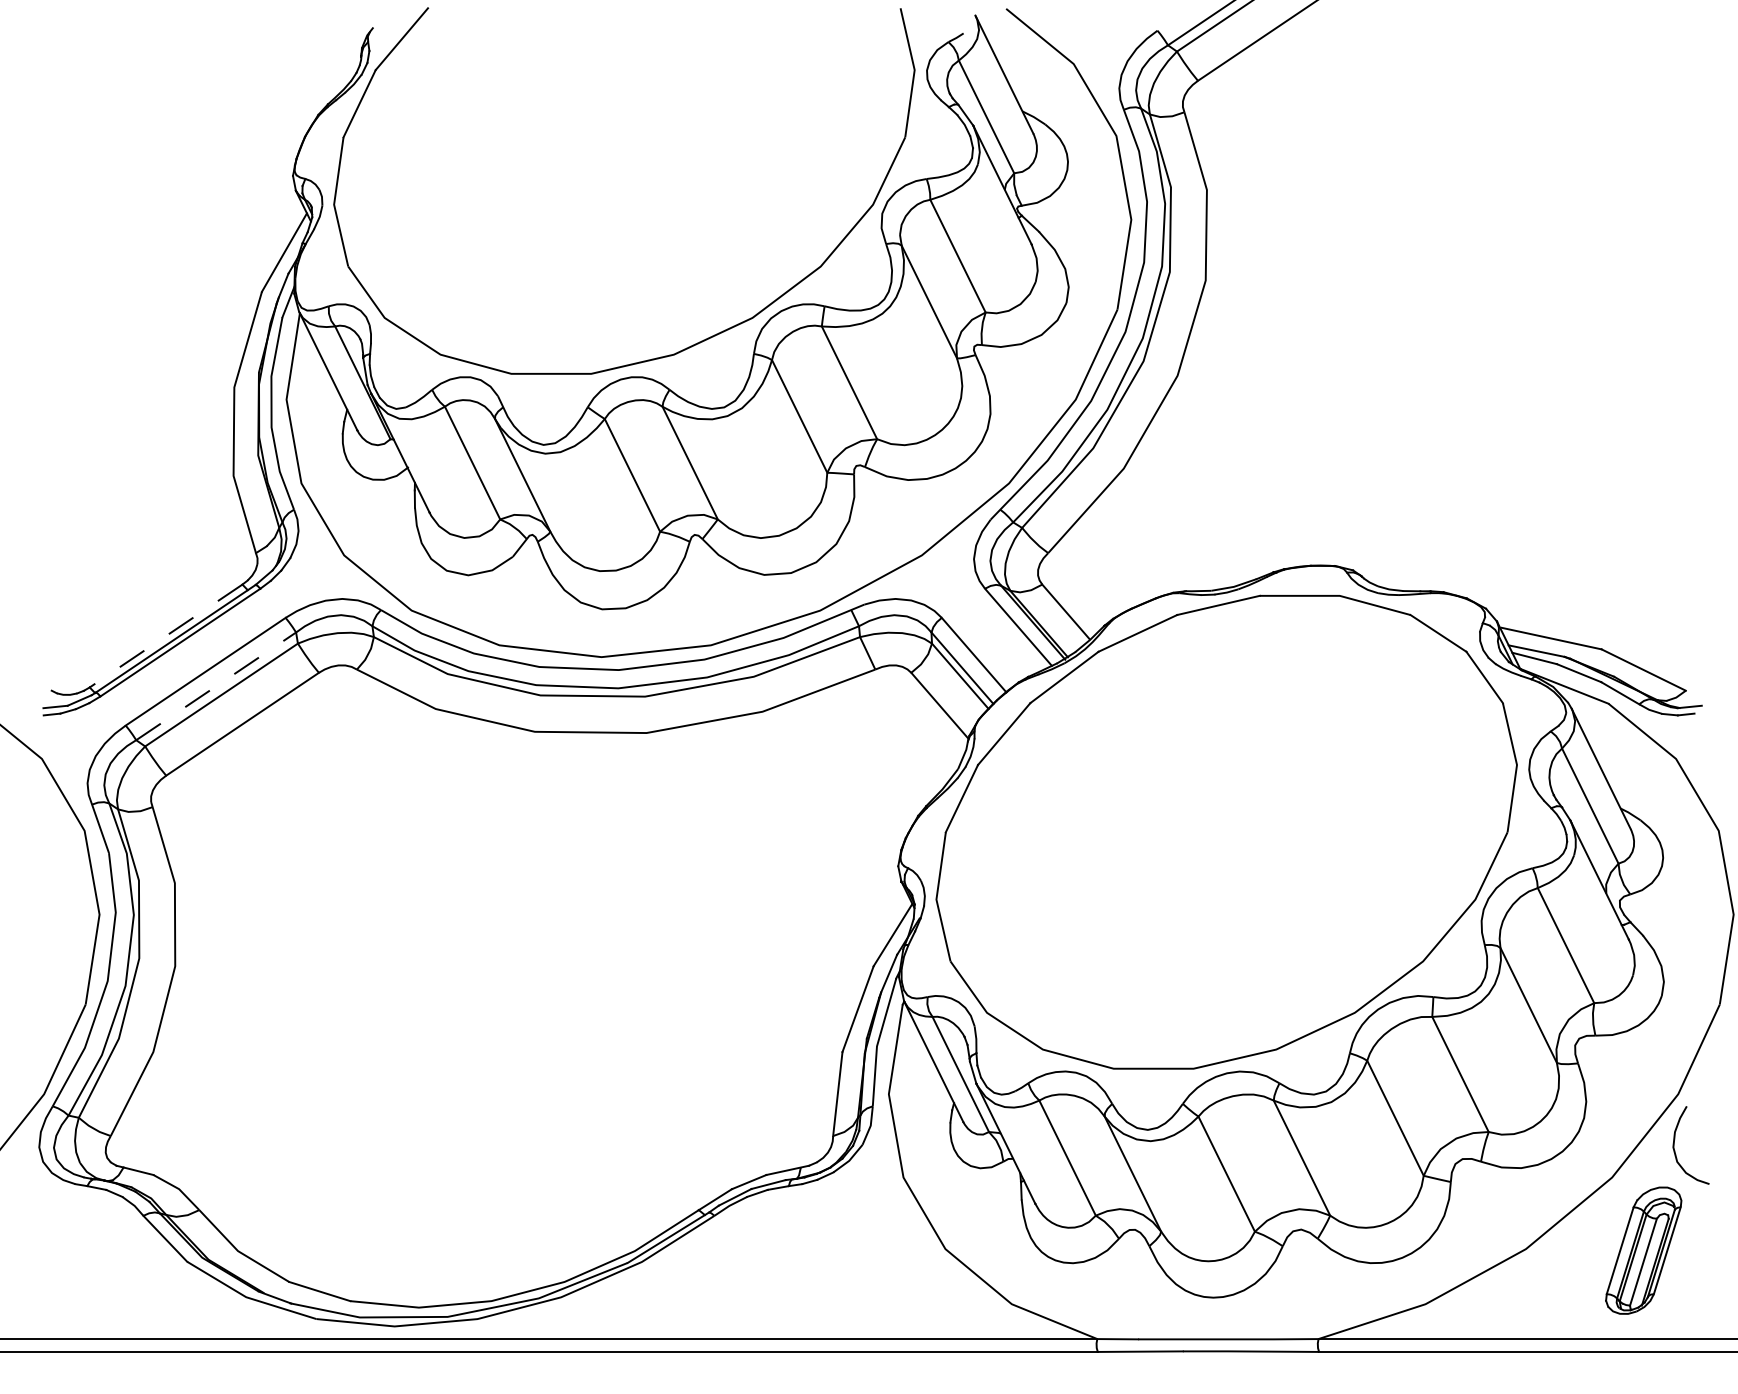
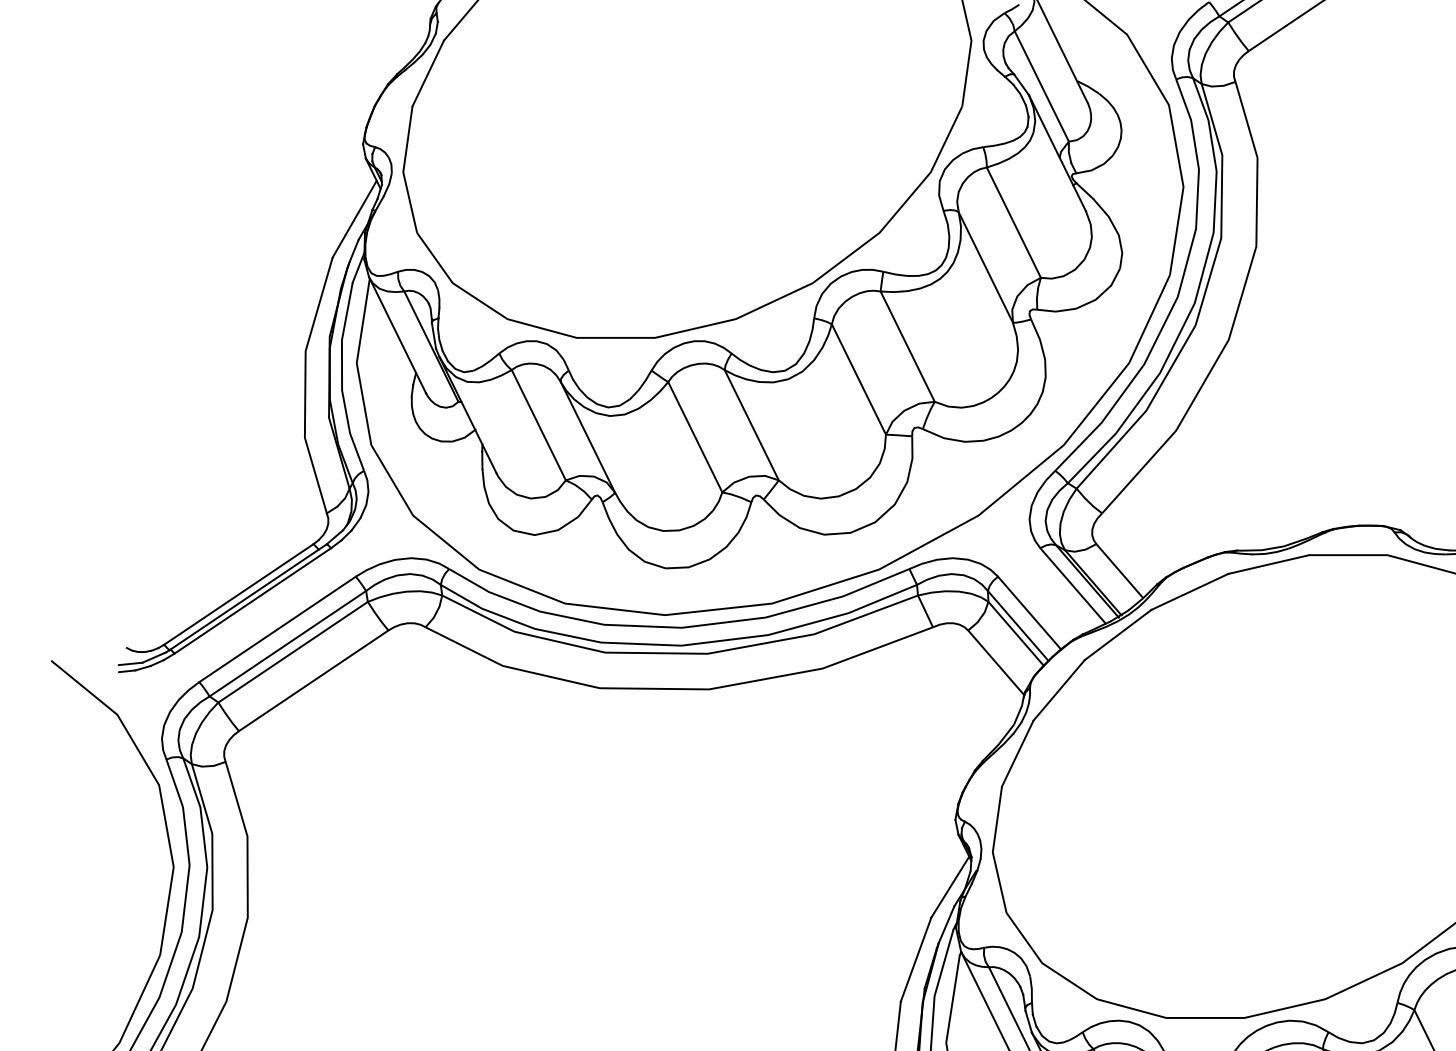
line: (165, 636) -> (238, 594), dashed -> solid
line: (216, 686) -> (288, 643), dashed -> solid

